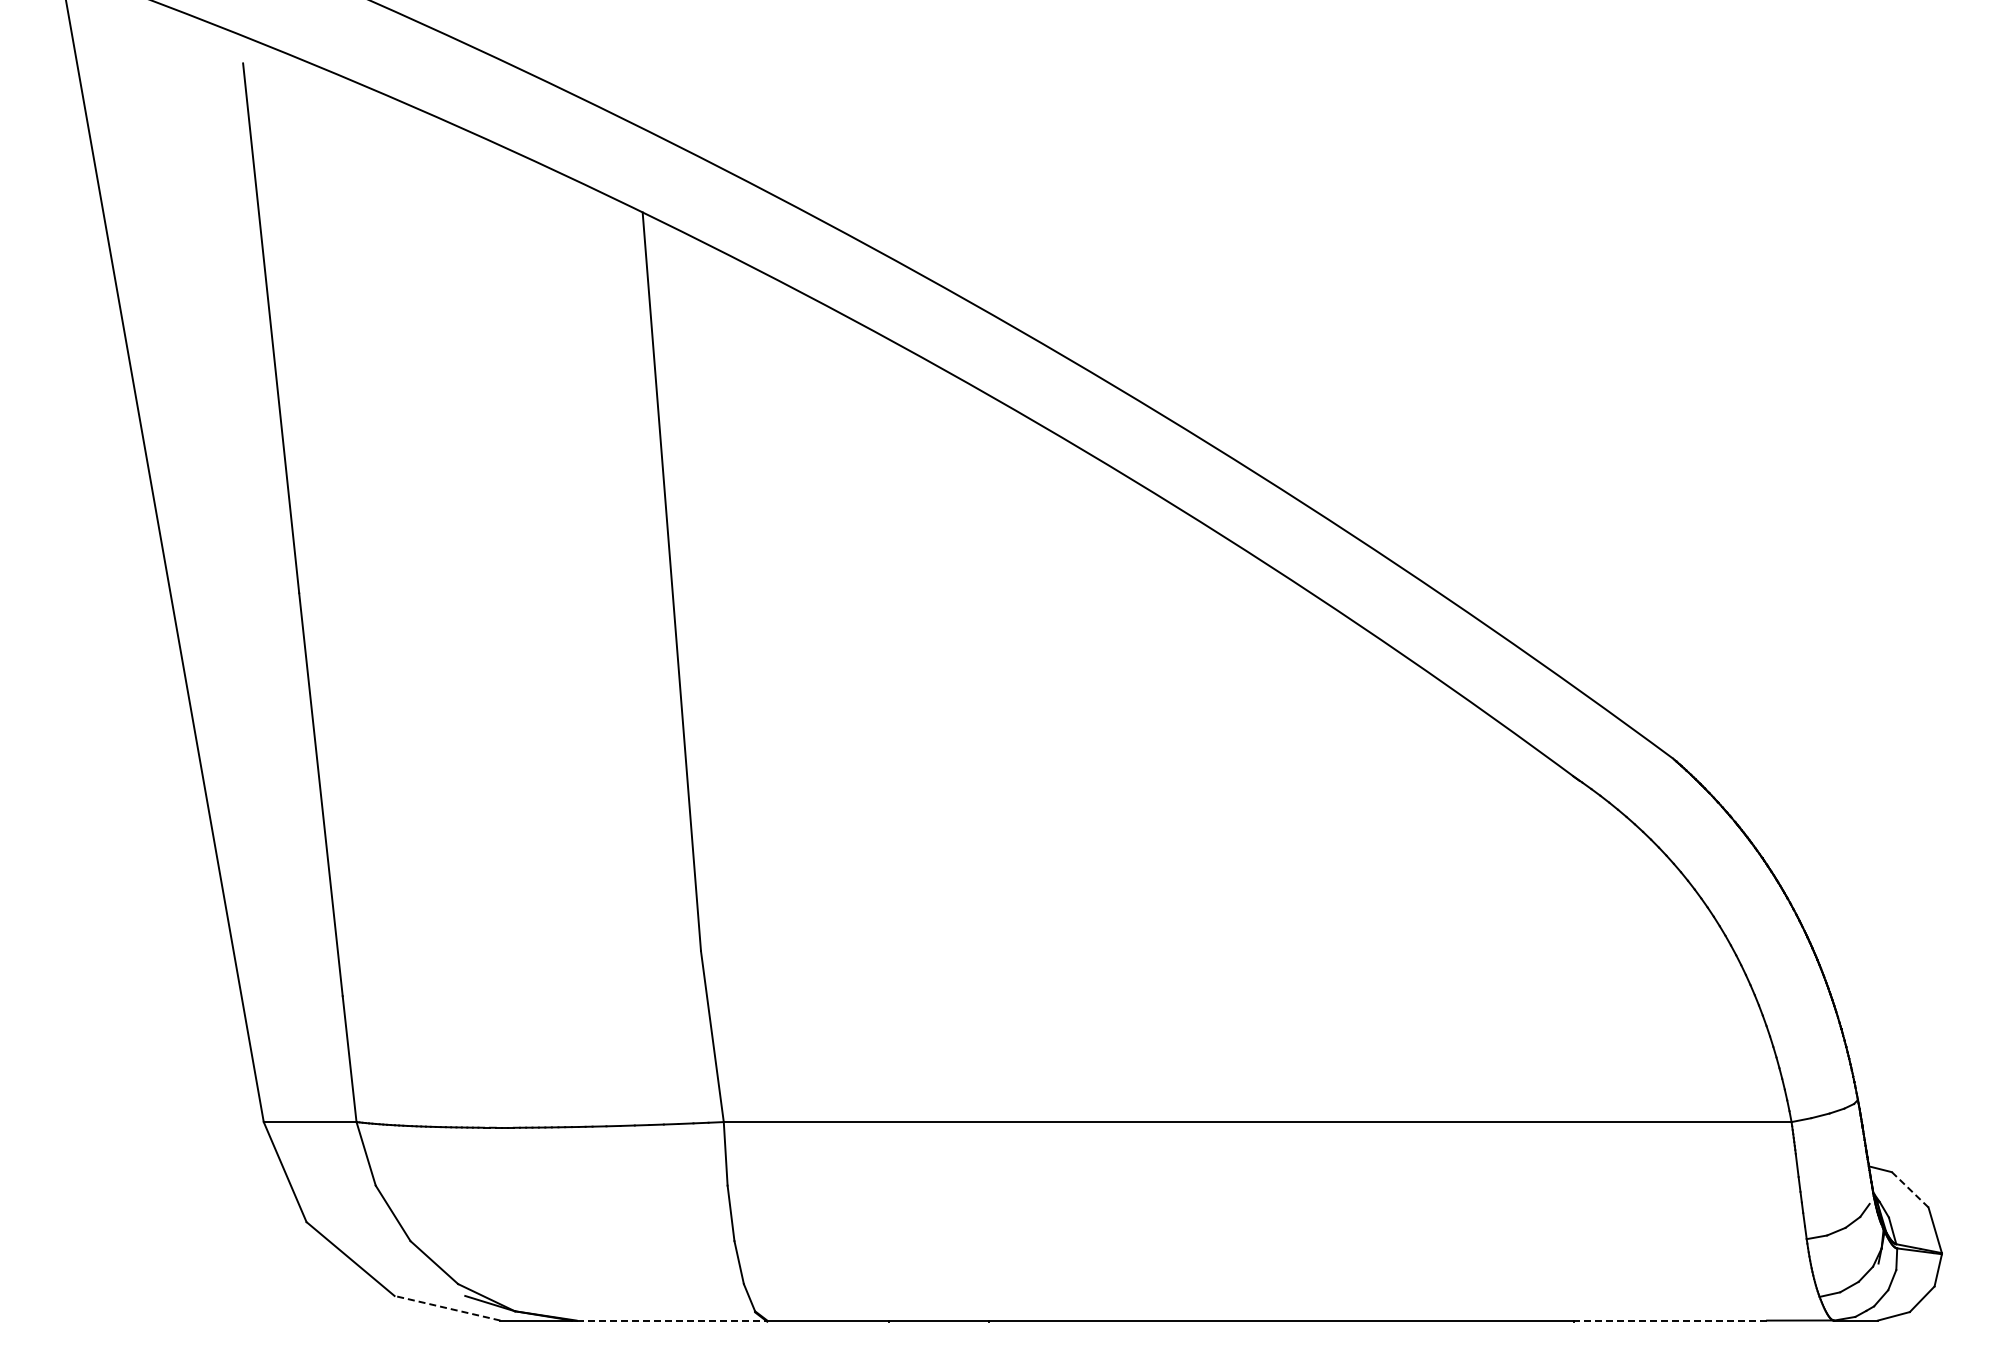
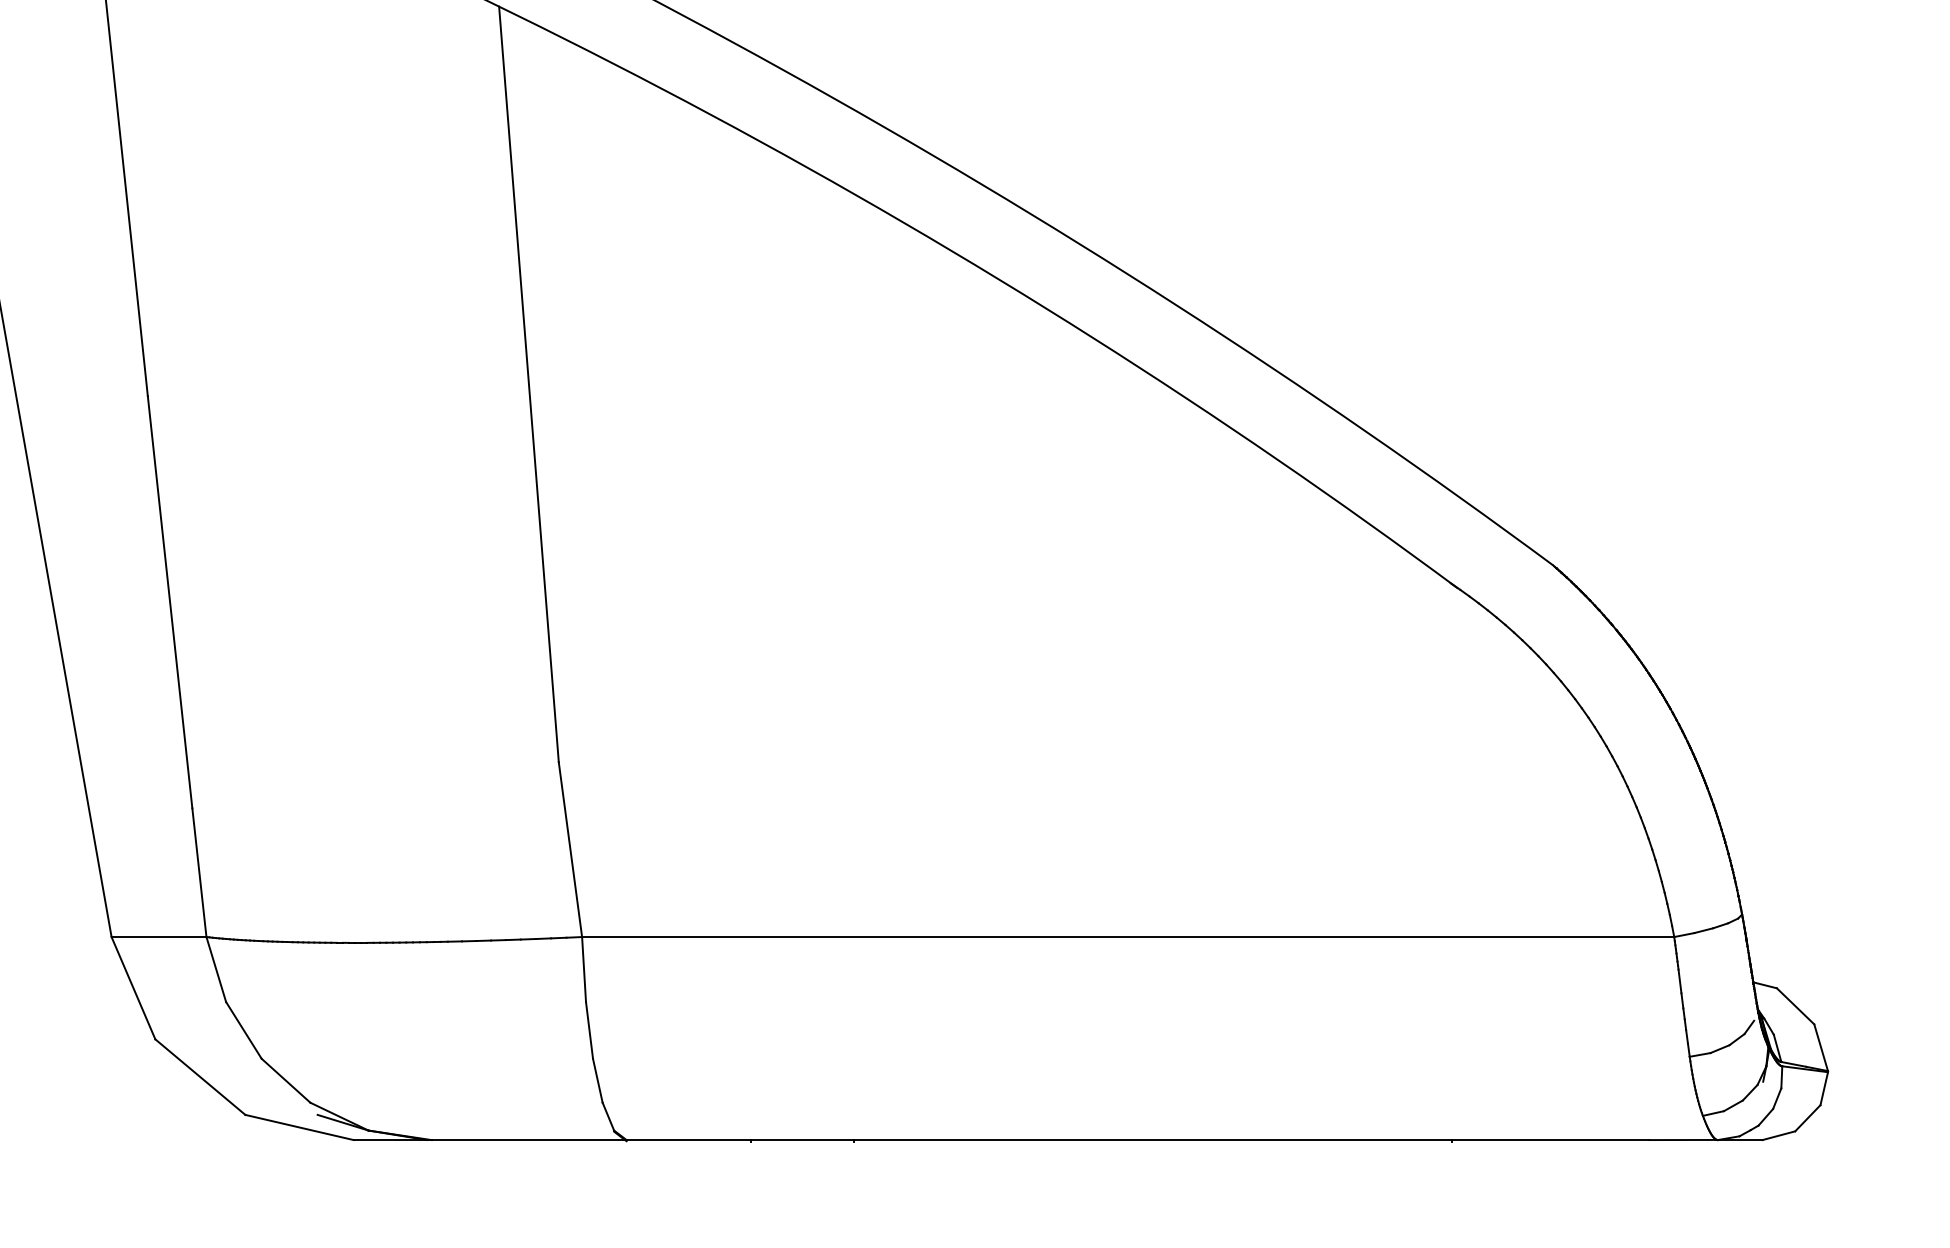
line: (1909, 1189) -> (1794, 1006), dashed -> solid
line: (447, 1308) -> (299, 1127), dashed -> solid
line: (672, 1320) -> (529, 1139), dashed -> solid
line: (1670, 1320) -> (1550, 1139), dashed -> solid

